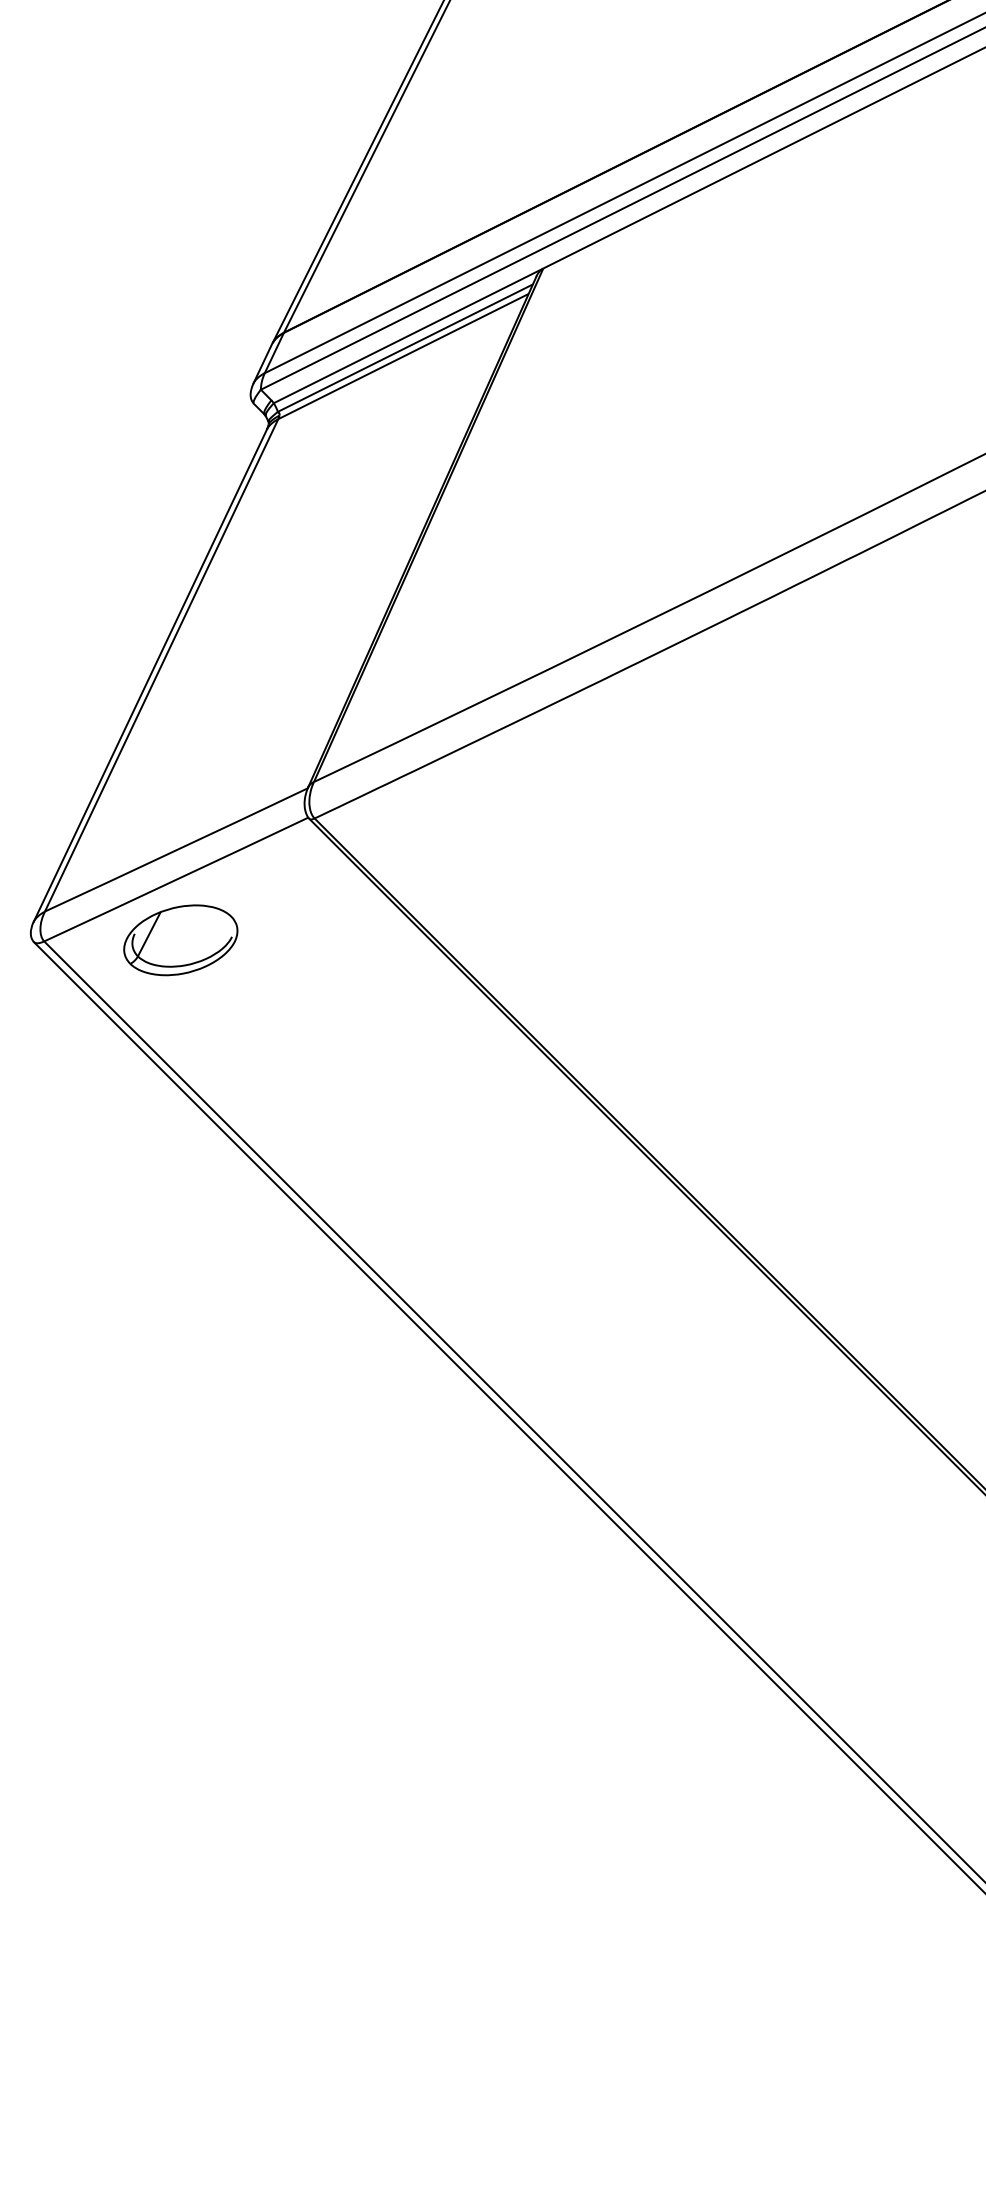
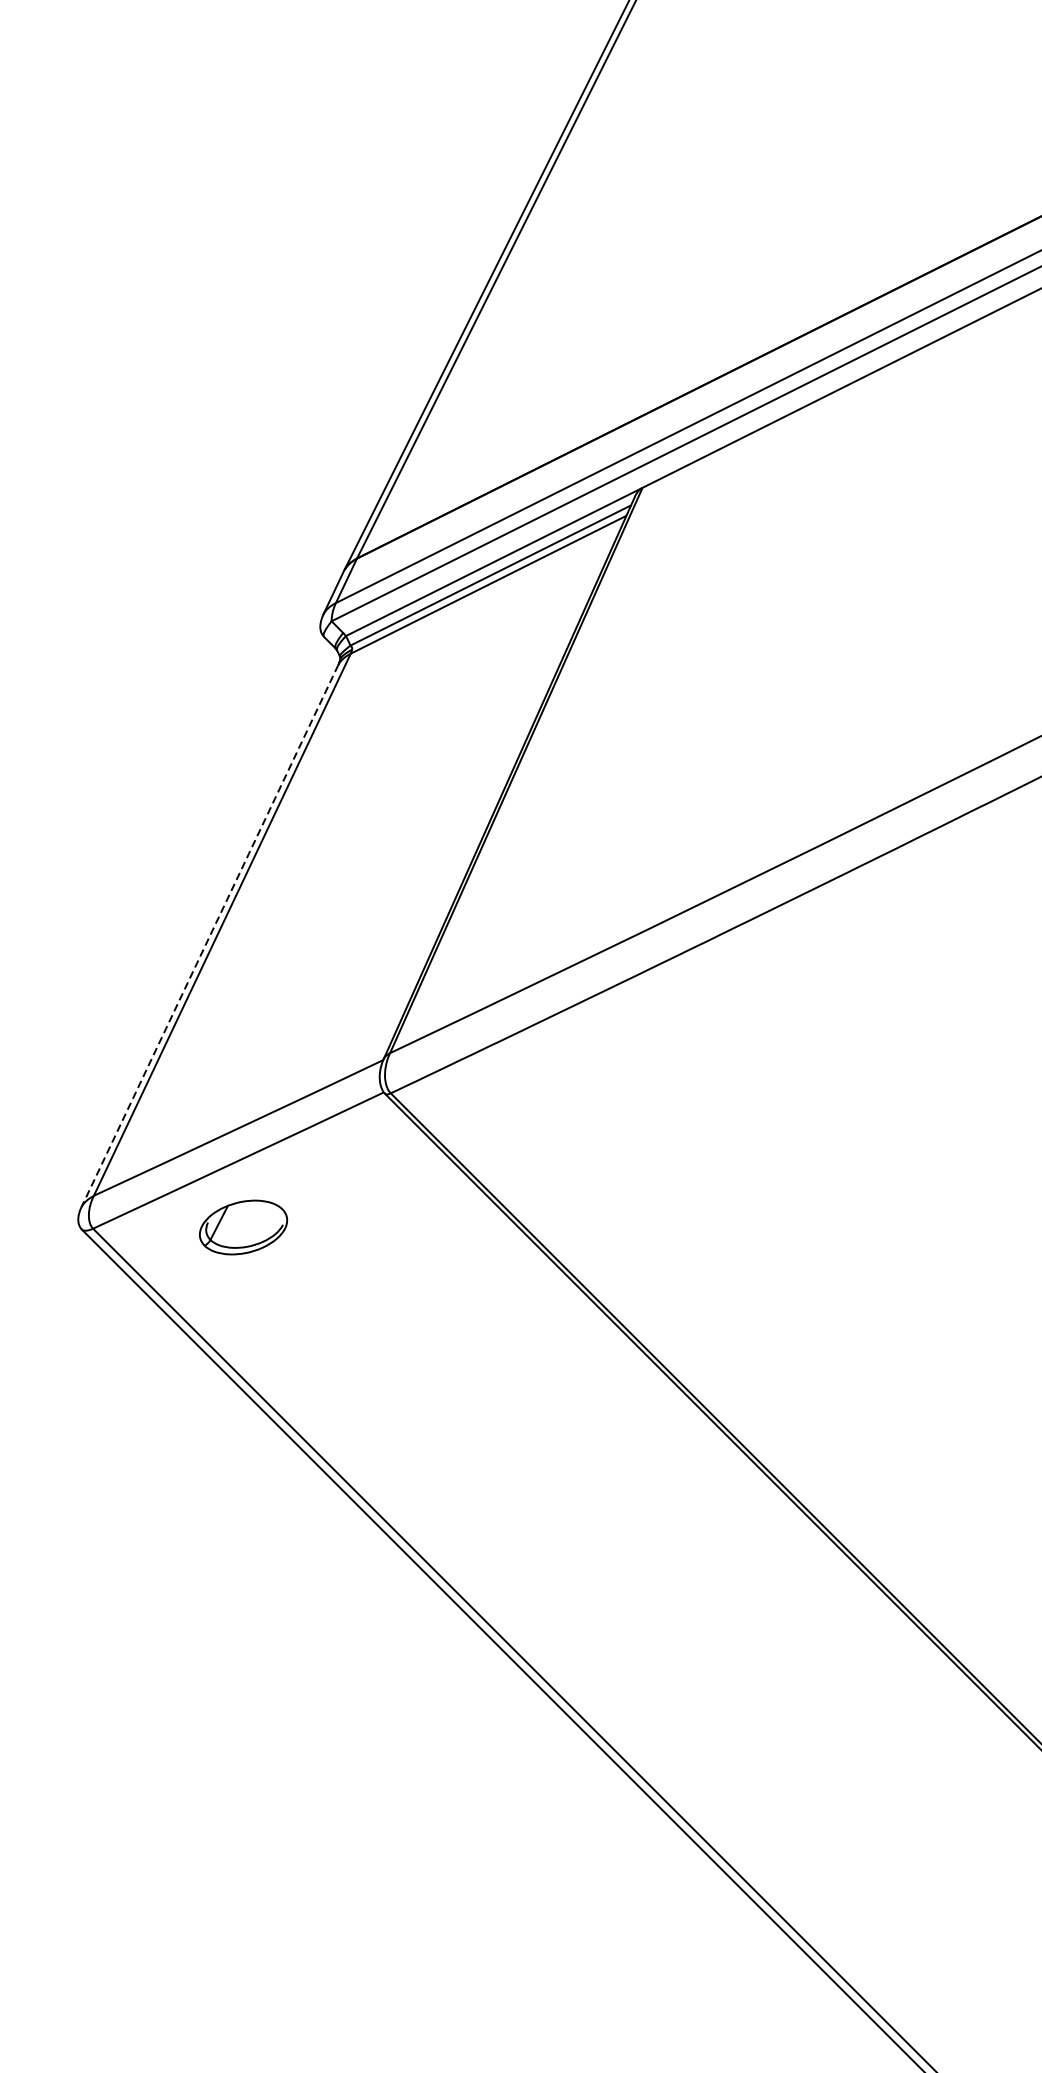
line: (150, 676) -> (210, 937), solid -> dashed
part: (180, 940) -> (243, 1227), size x0.7

